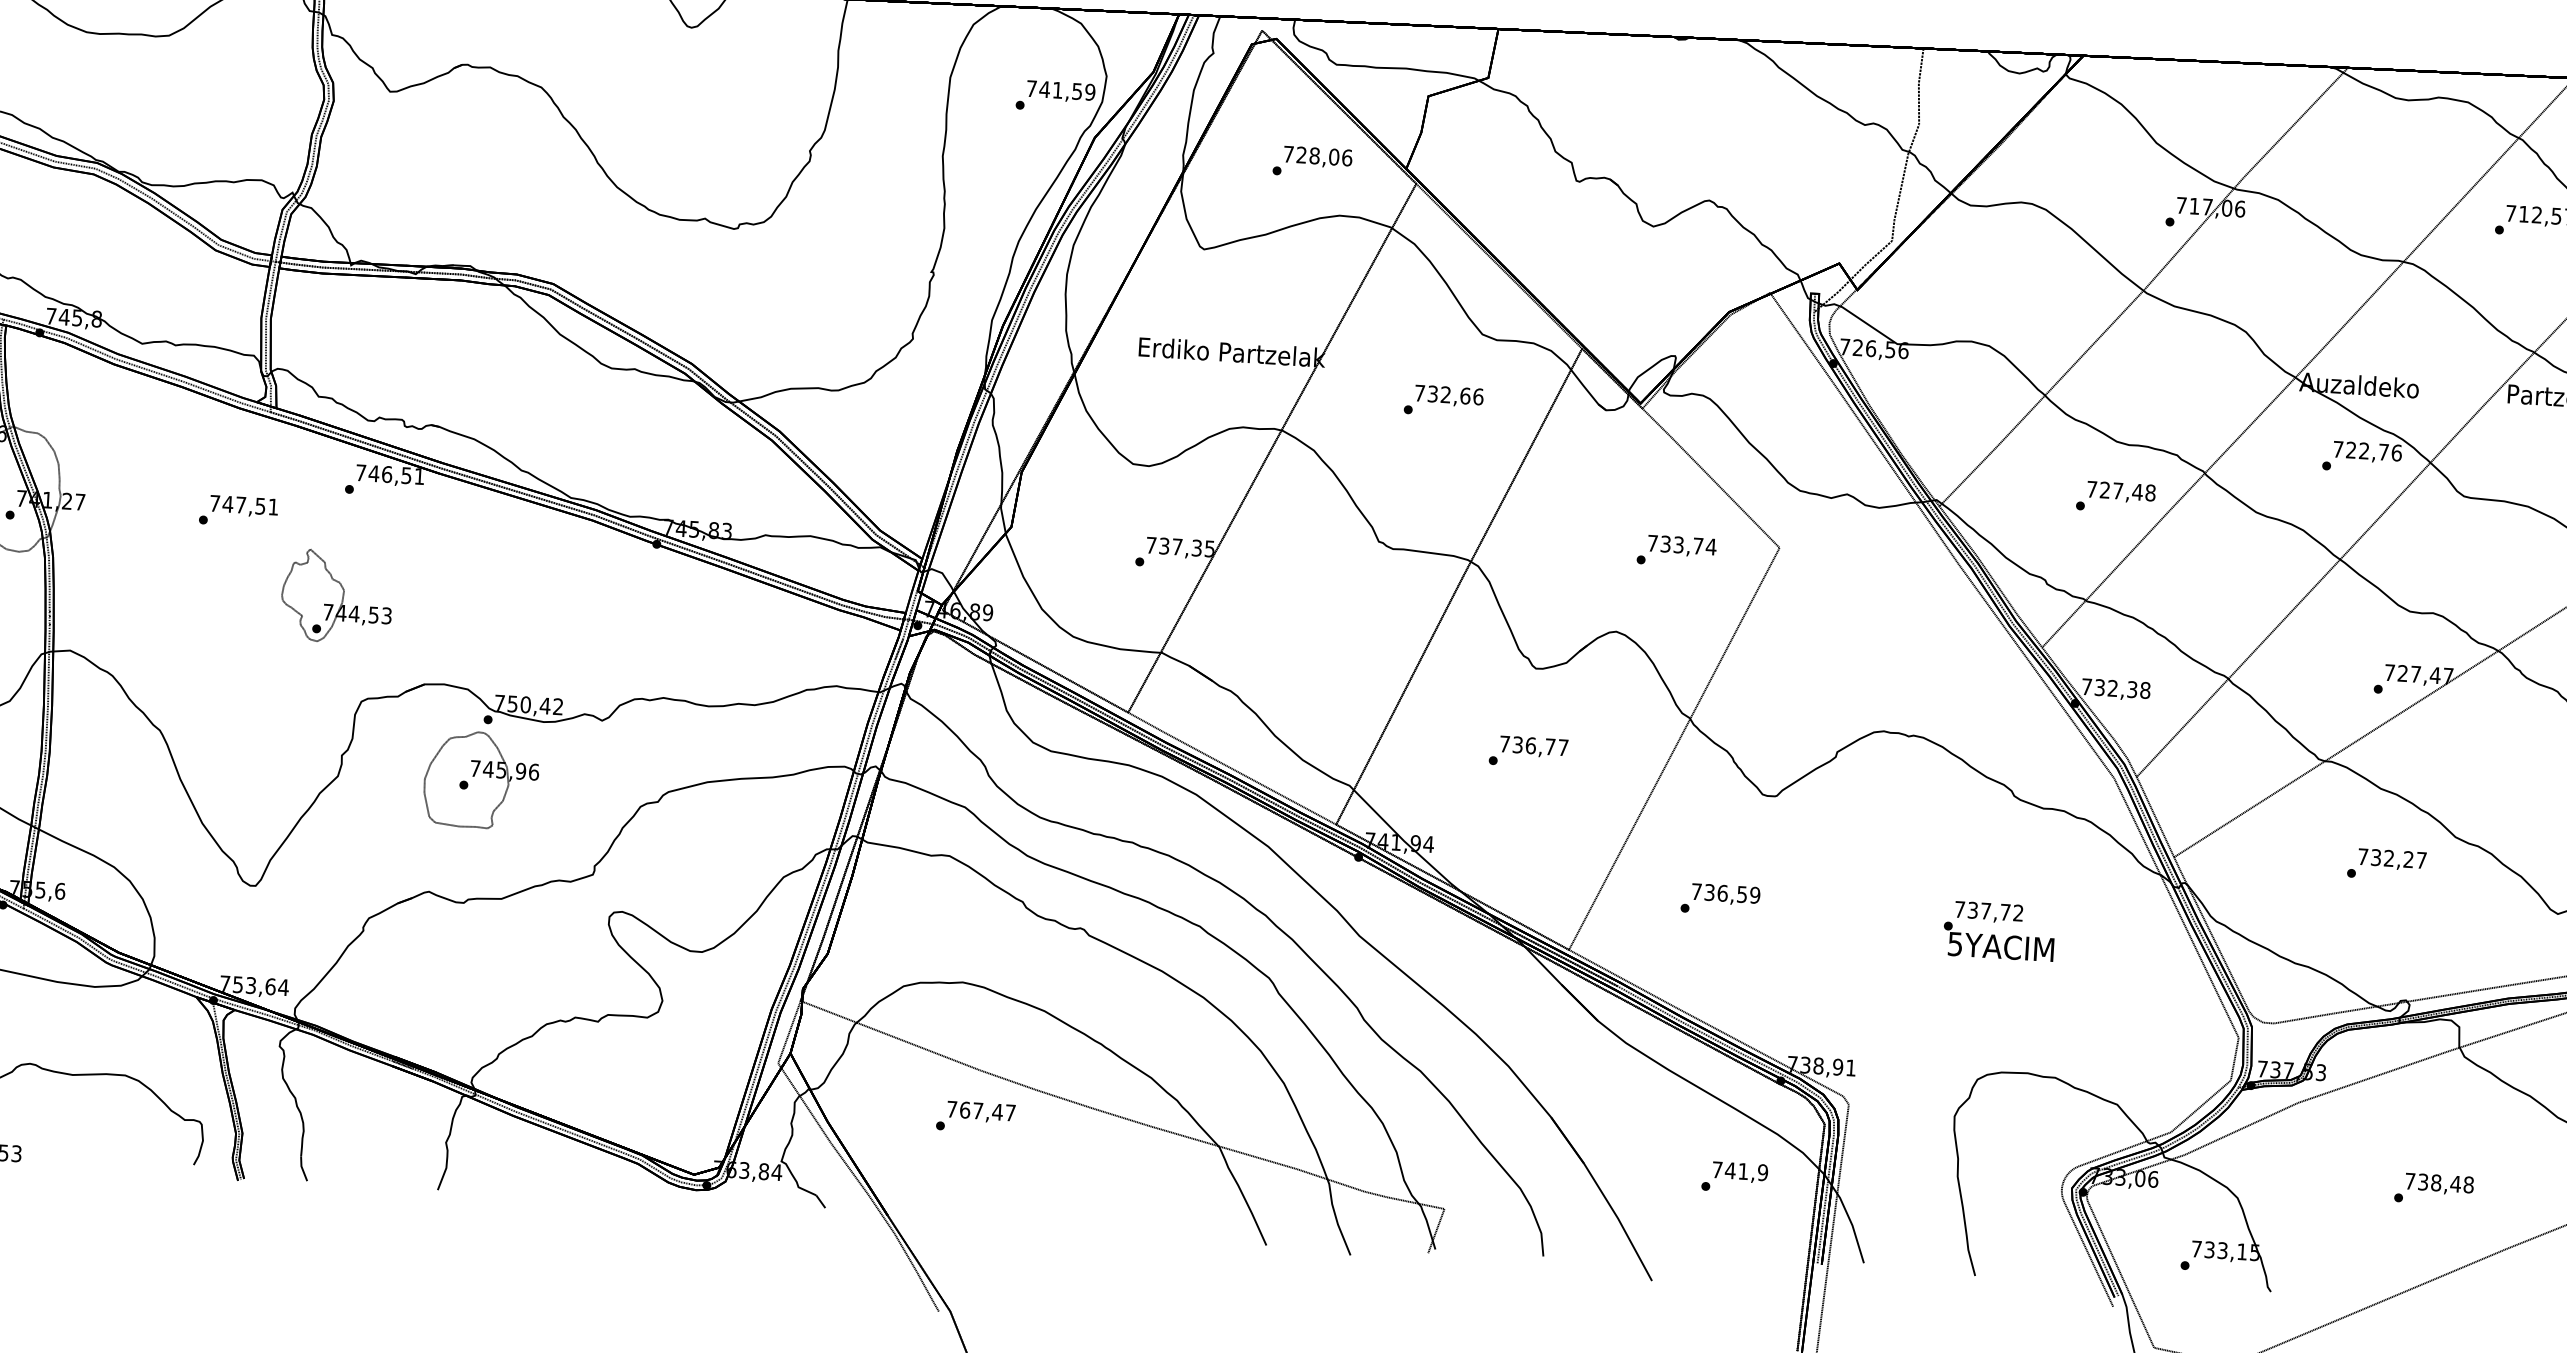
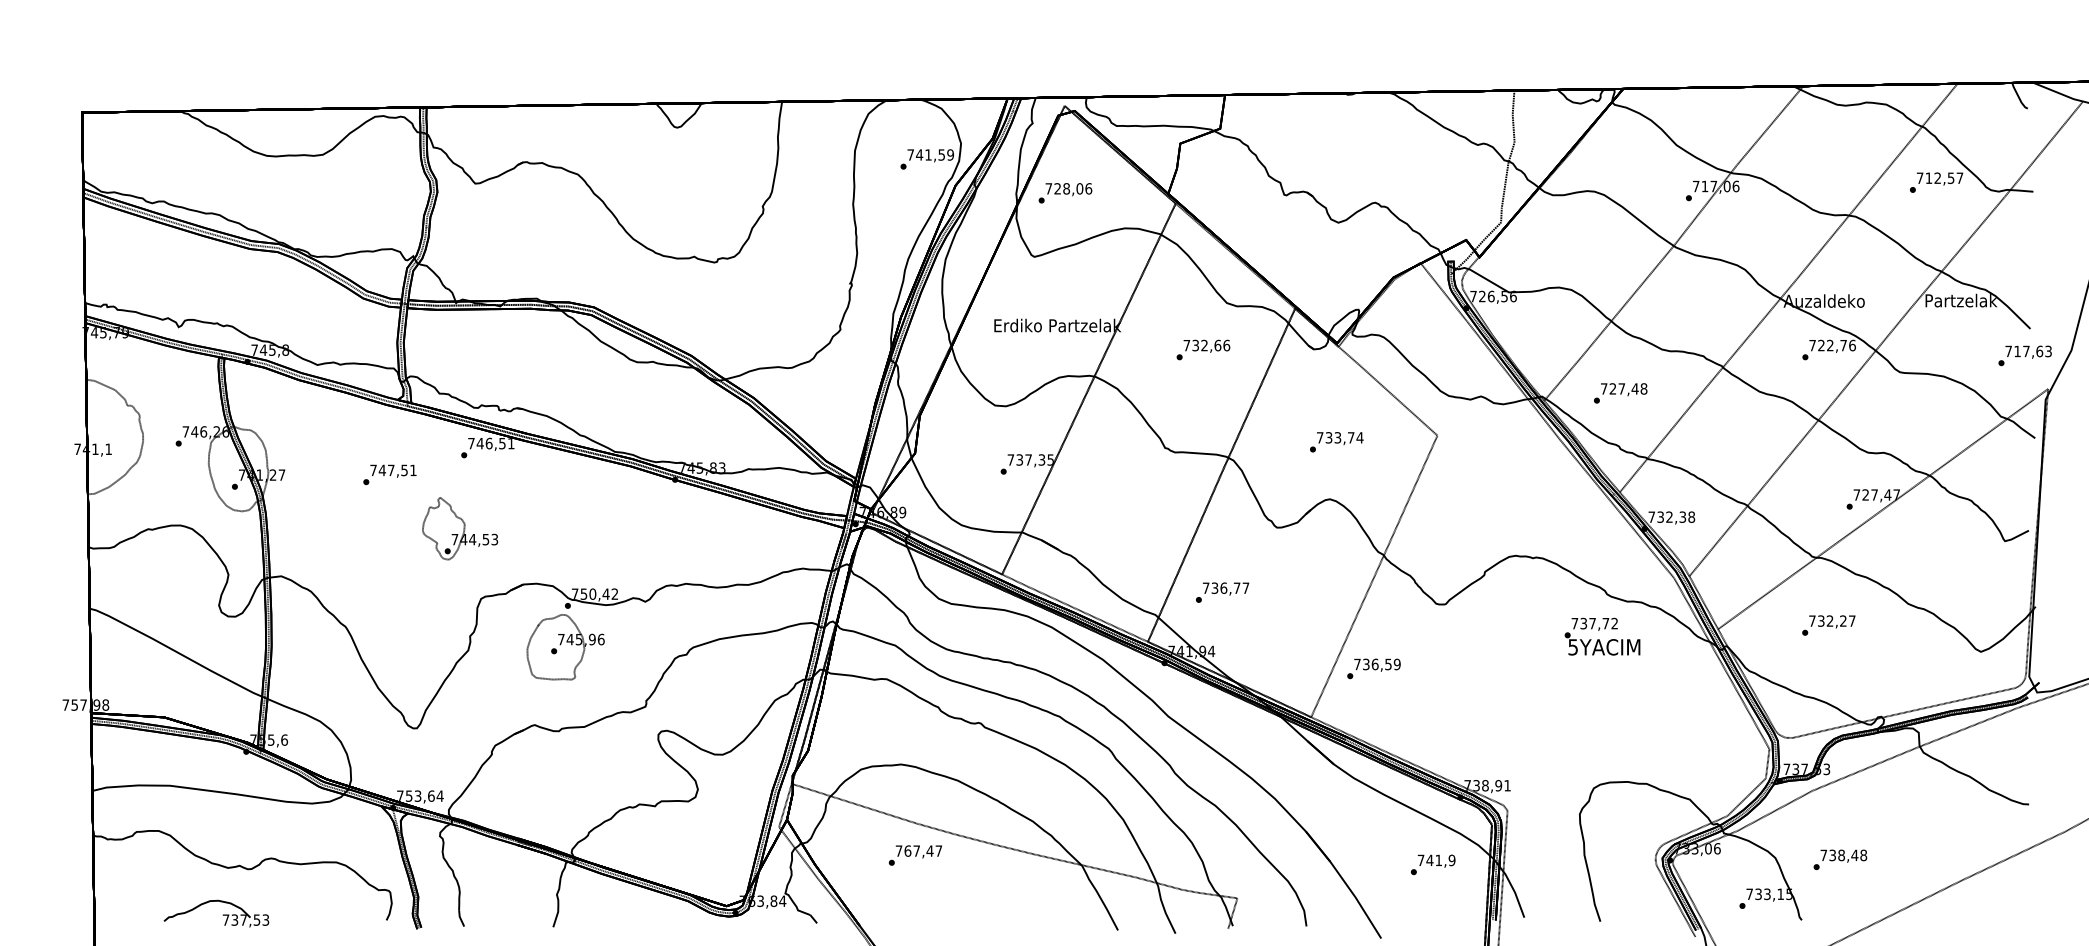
text: (1312, 162) -> (1065, 193), moved
text: (2115, 497) -> (1620, 393), moved
text: (1676, 551) -> (1336, 442), moved
text: (1528, 751) -> (1222, 592), moved
text: (2386, 864) -> (1828, 625), moved
text: (1719, 899) -> (1373, 668), moved
text: (1999, 930) -> (1602, 636), moved
text: (2434, 1188) -> (1840, 859), moved

